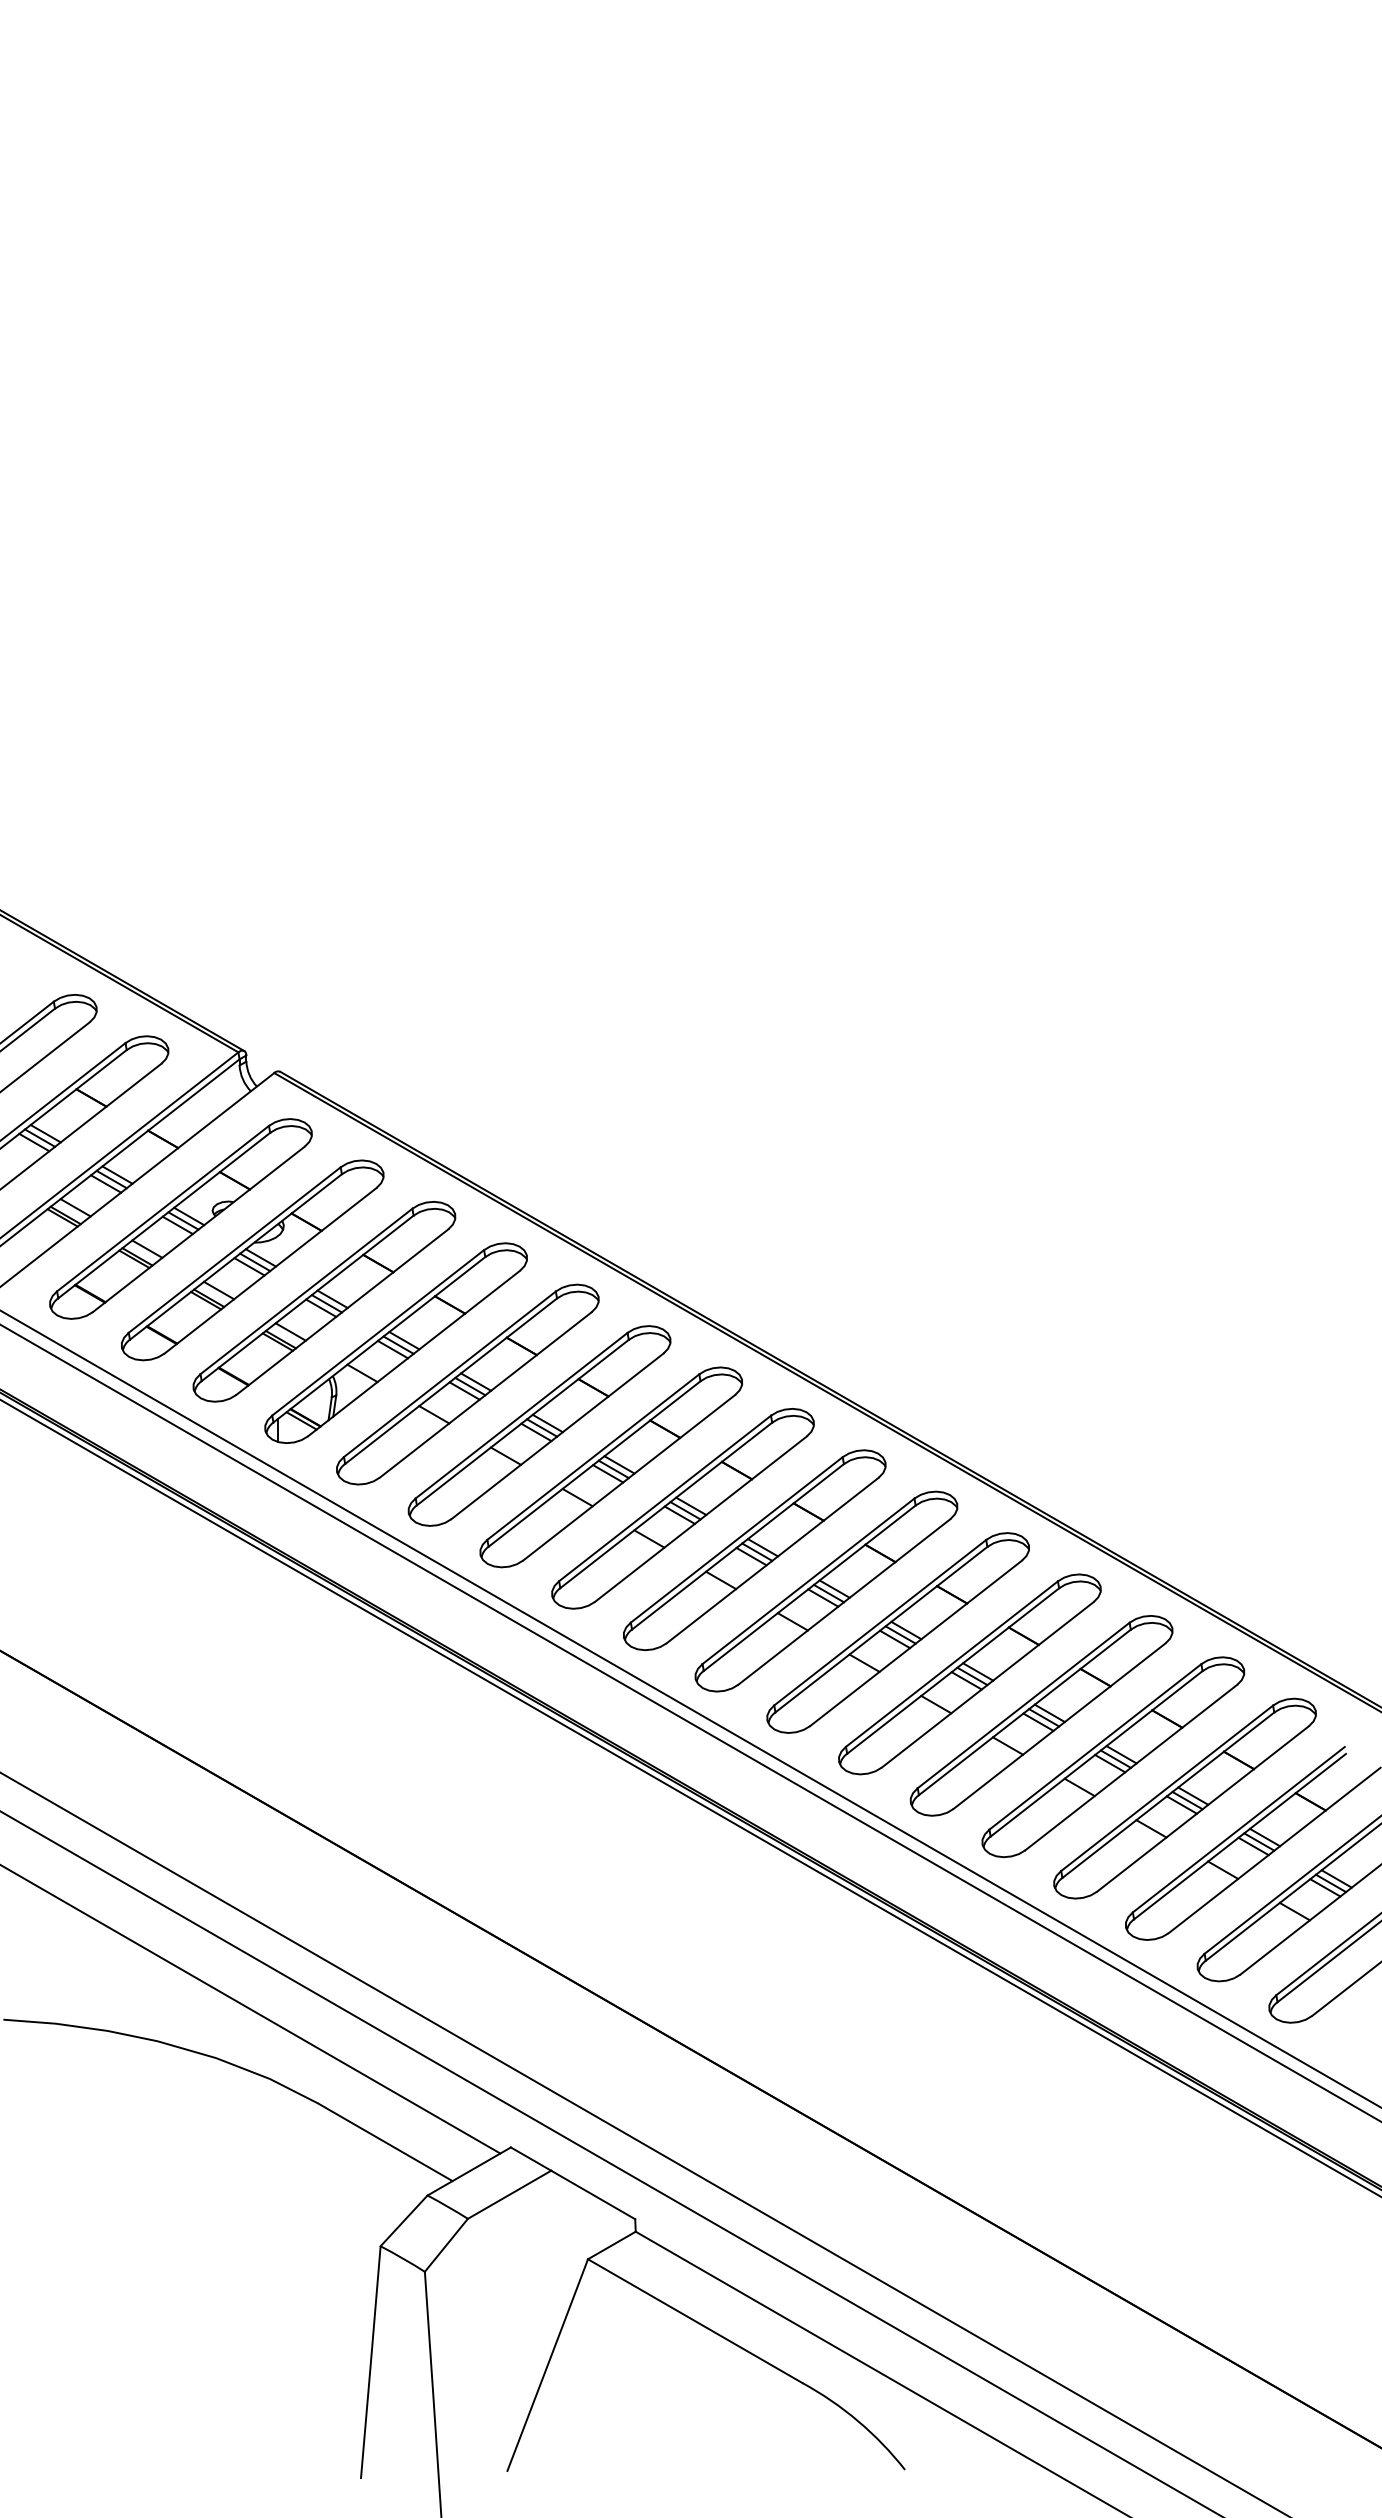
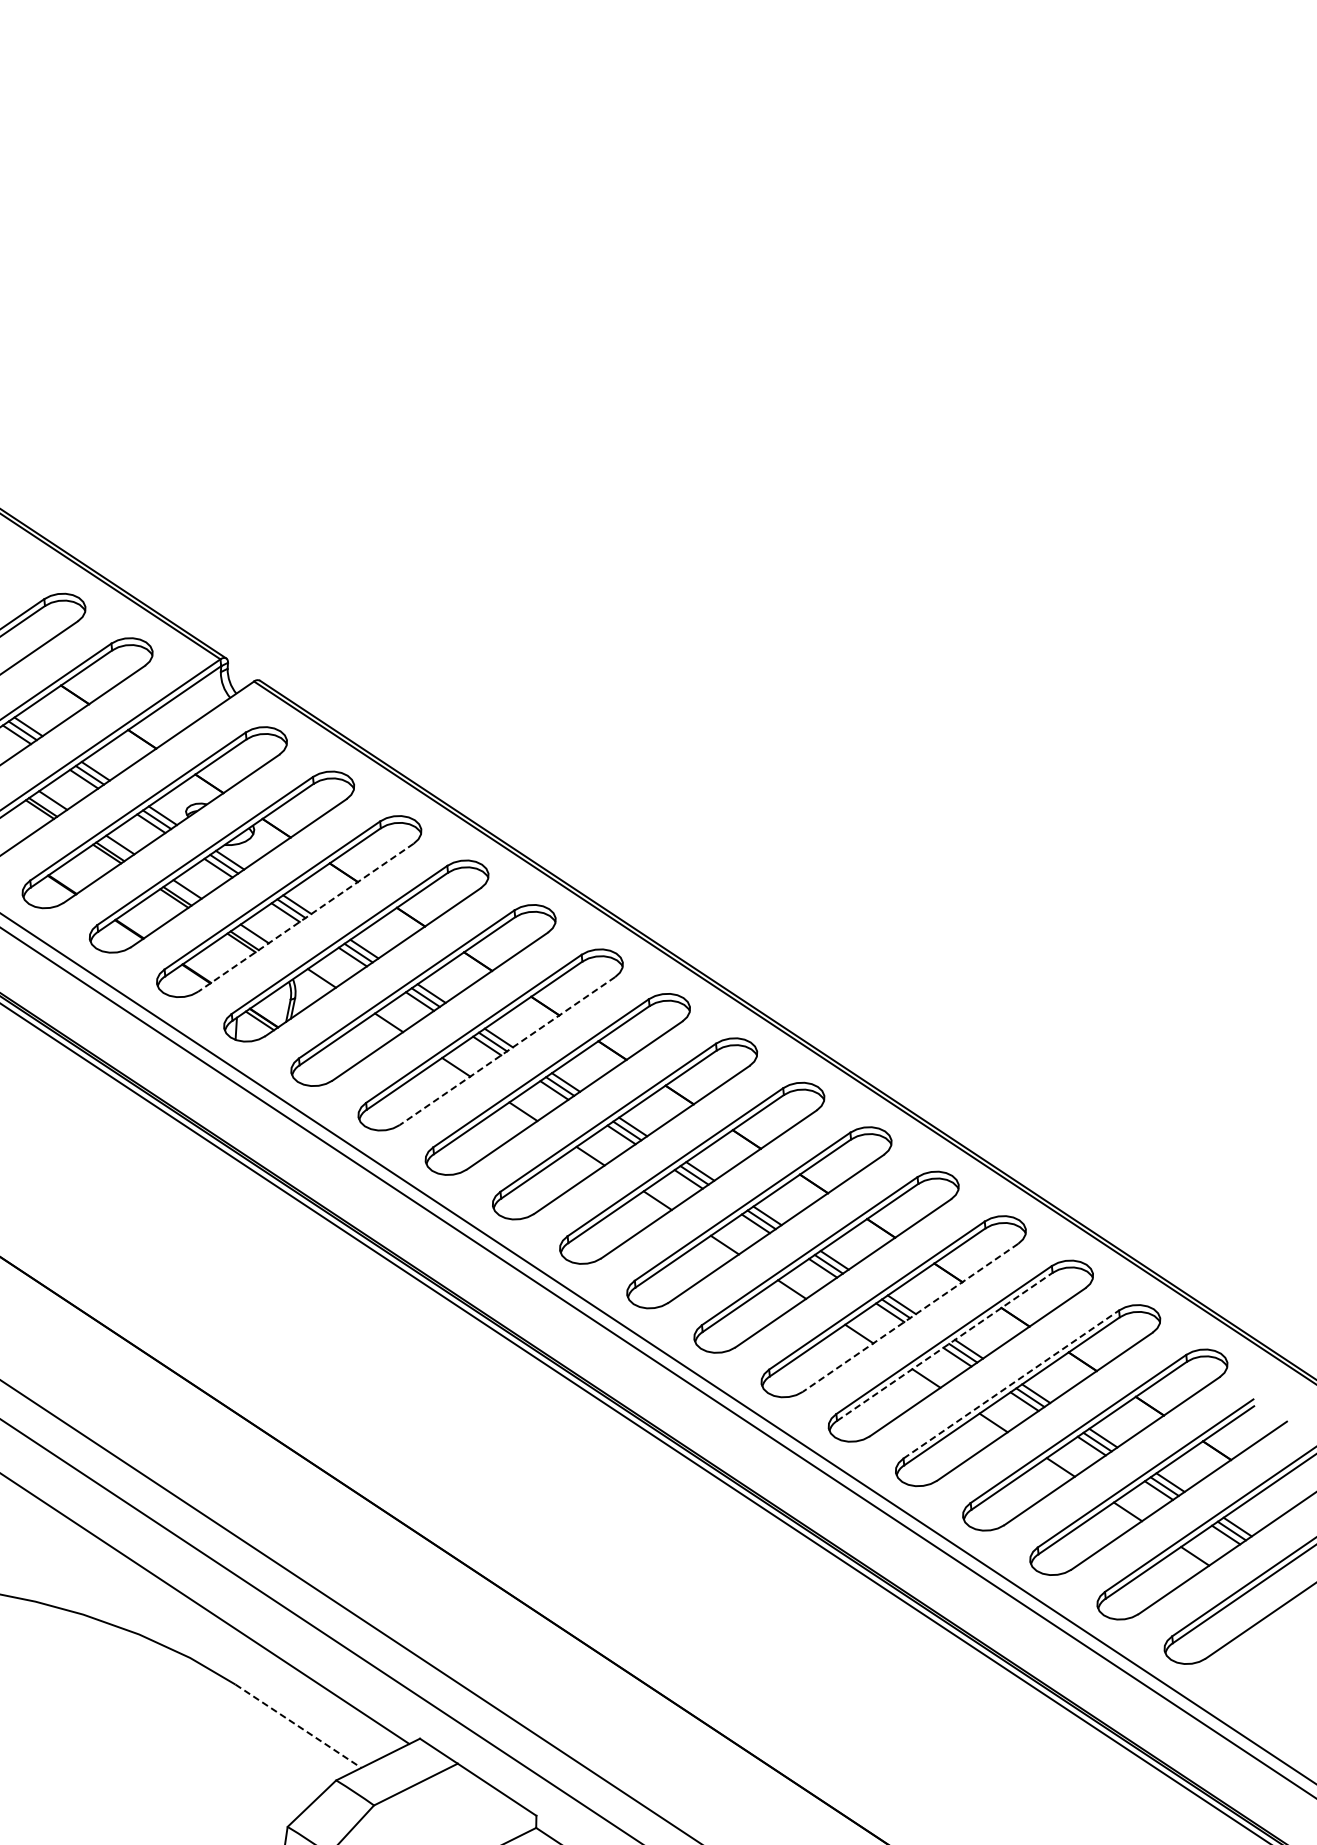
line: (341, 1312) -> (305, 918), solid -> dashed
line: (557, 1436) -> (507, 1051), solid -> dashed
line: (987, 1685) -> (910, 1318), solid -> dashed
line: (1025, 1712) -> (945, 1346), solid -> dashed
line: (1095, 1746) -> (1011, 1384), solid -> dashed
line: (385, 2142) -> (298, 1726), solid -> dashed

